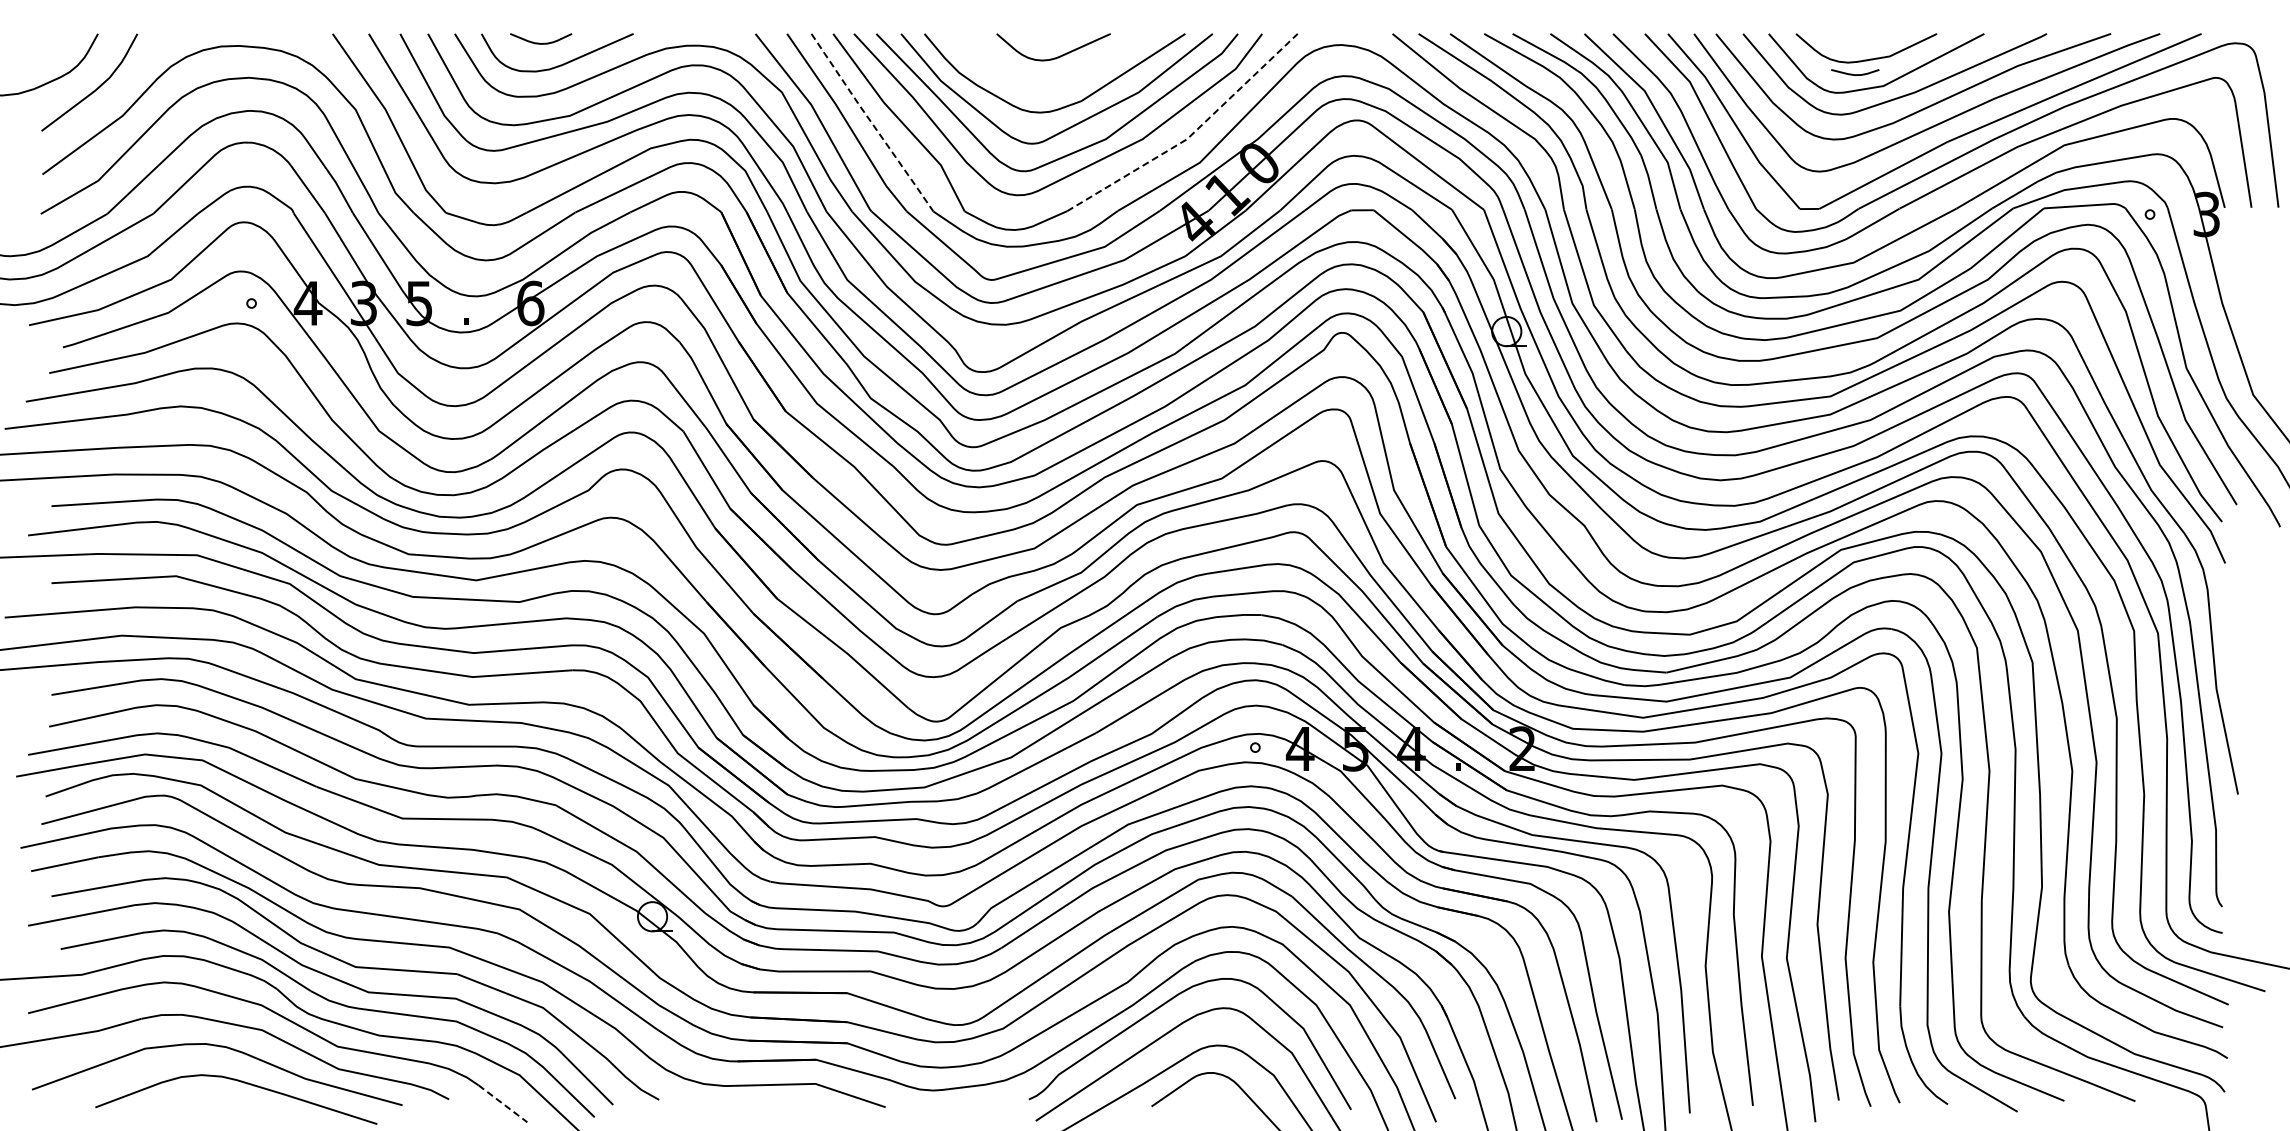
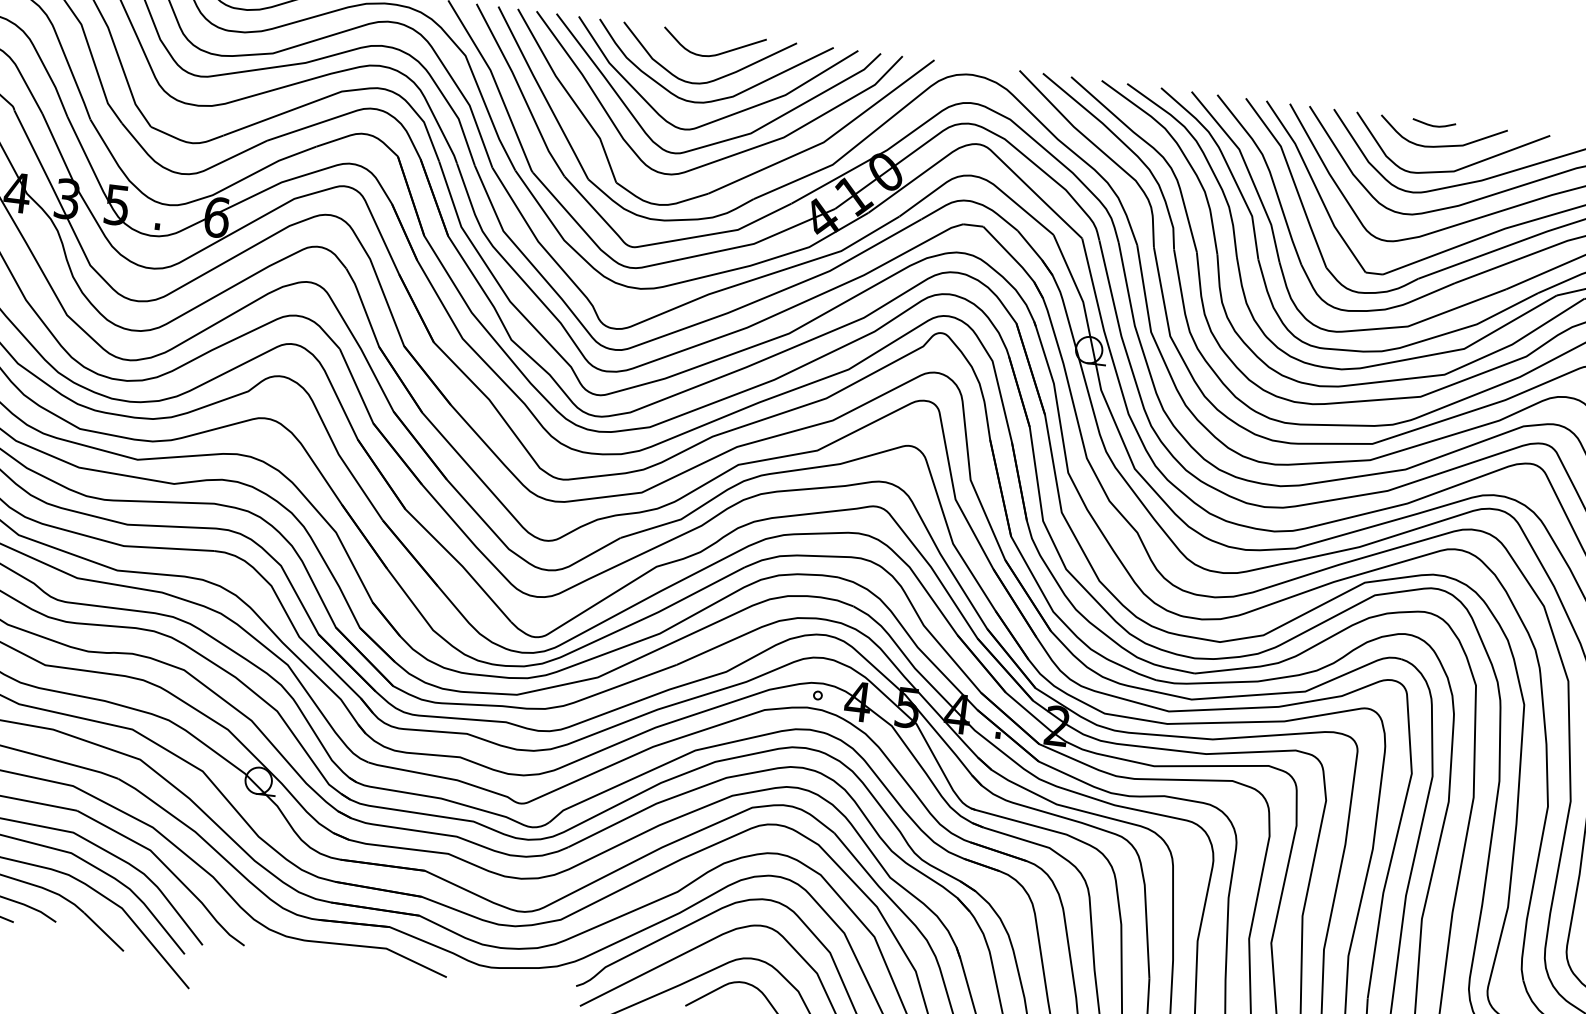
curve: (1855, 74) -> (1434, 125), moved
curve: (1060, 83) -> (716, 78), added
line: (871, 123) -> (542, 93), dashed -> solid
line: (1191, 135) -> (828, 139), dashed -> solid
line: (502, 1103) -> (103, 931), dashed -> solid

